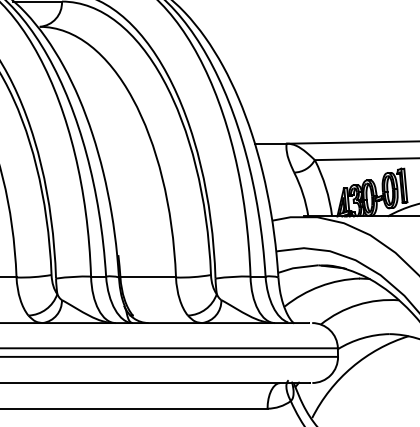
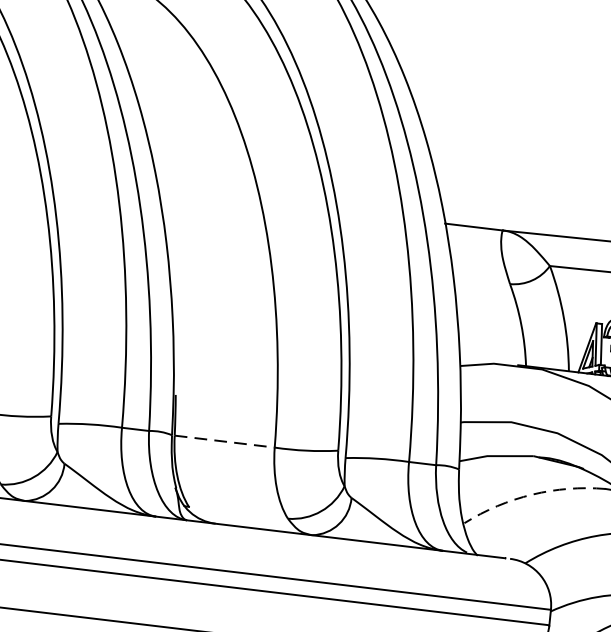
line: (148, 277) -> (225, 441), solid -> dashed
arc: (320, 286) -> (532, 494), solid -> dashed

